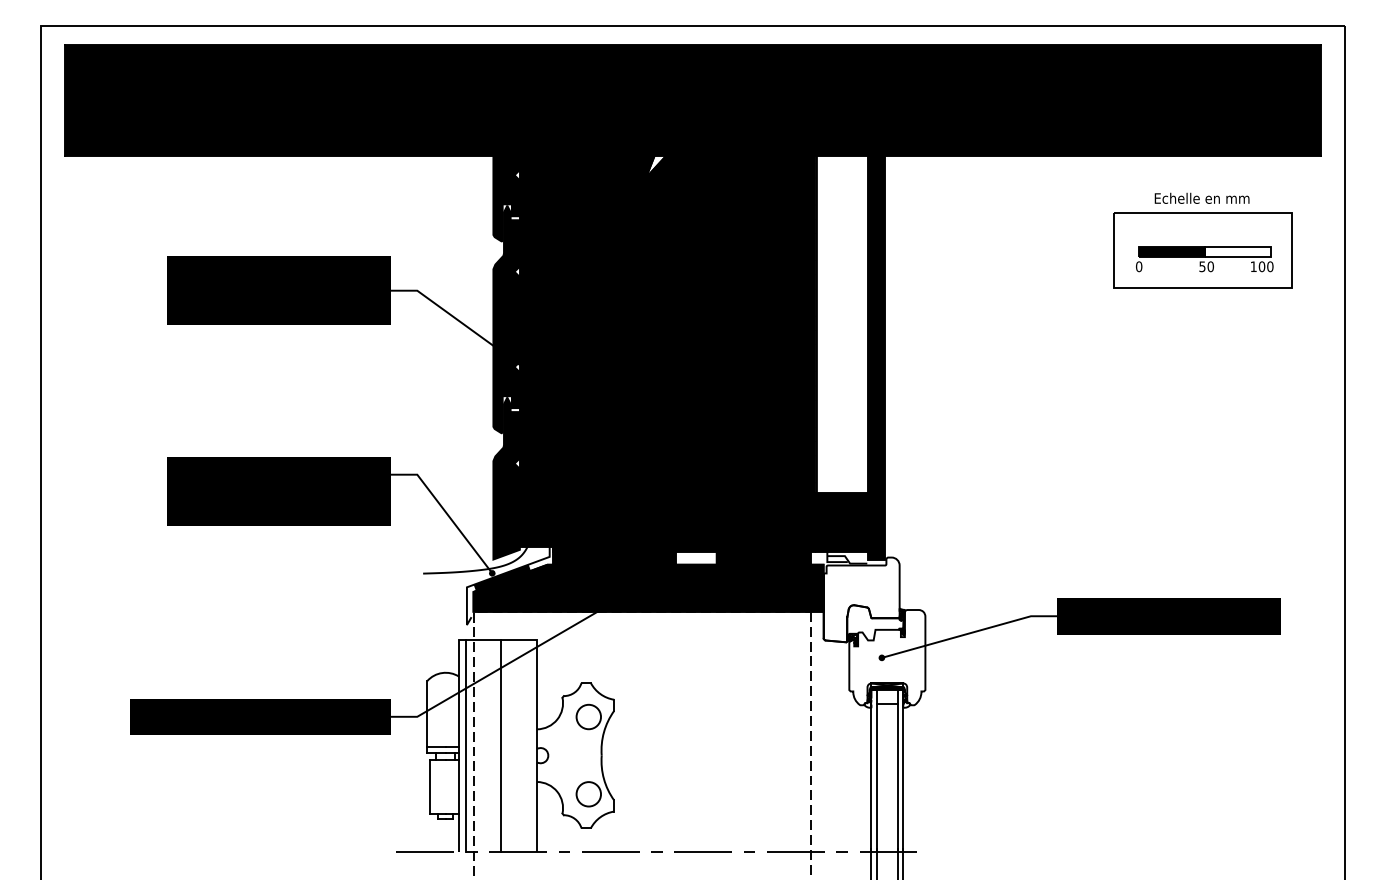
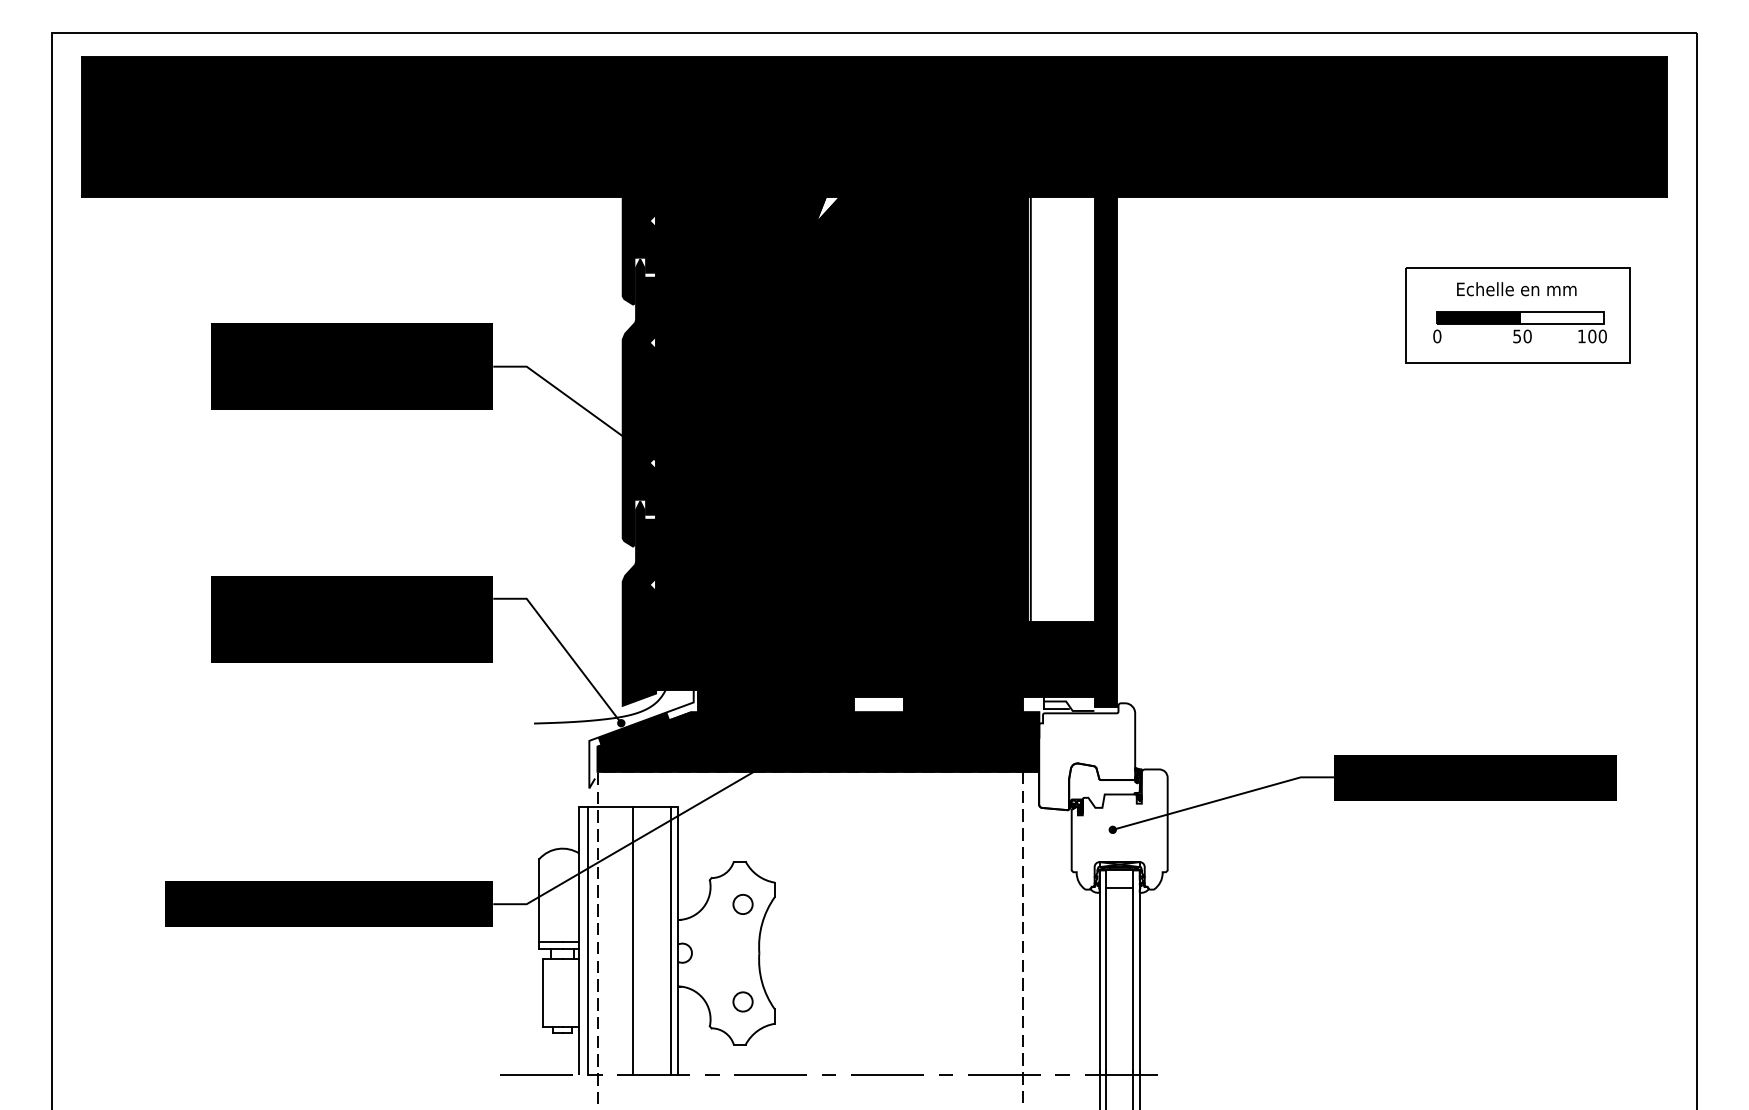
text: (1201, 198) -> (1516, 289), moved
circle: (588, 717) -> (742, 904), size x0.62
line: (532, 746) -> (671, 941), added
circle: (588, 793) -> (742, 1001), size x0.62

